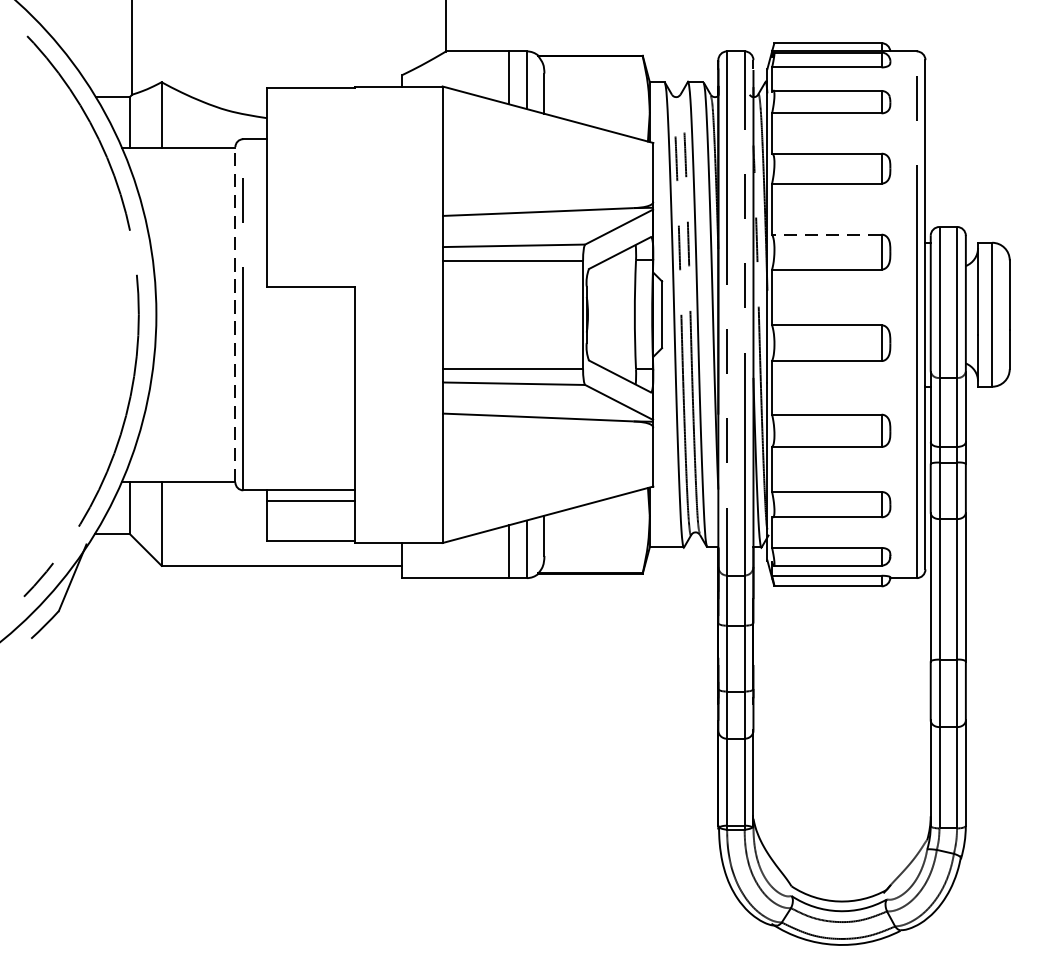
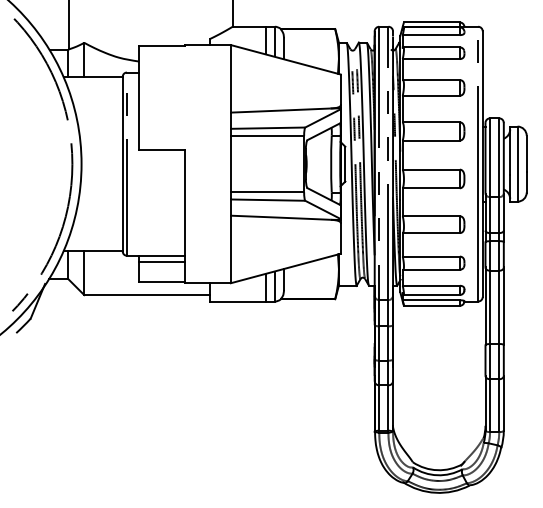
line: (827, 234) -> (431, 122), dashed -> solid
line: (234, 313) -> (122, 163), dashed -> solid

